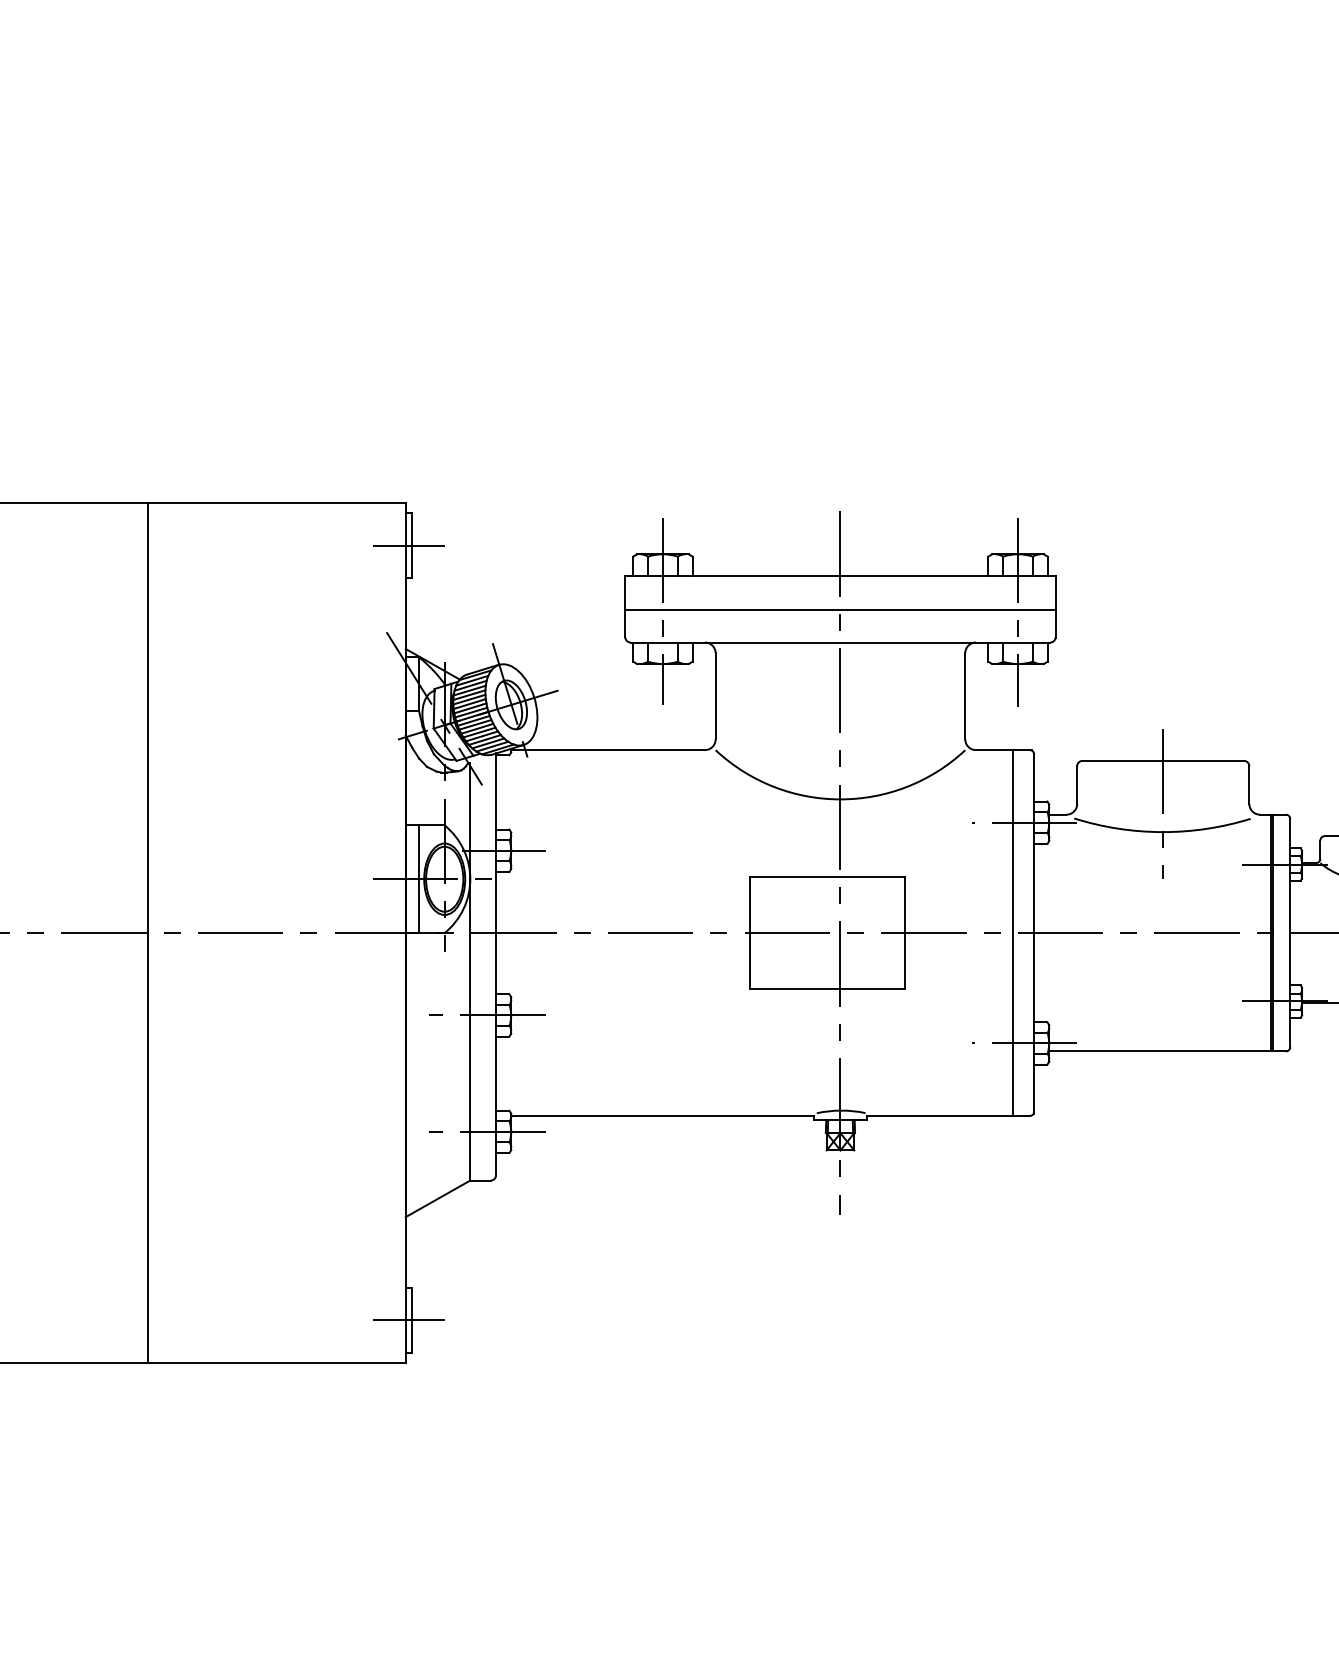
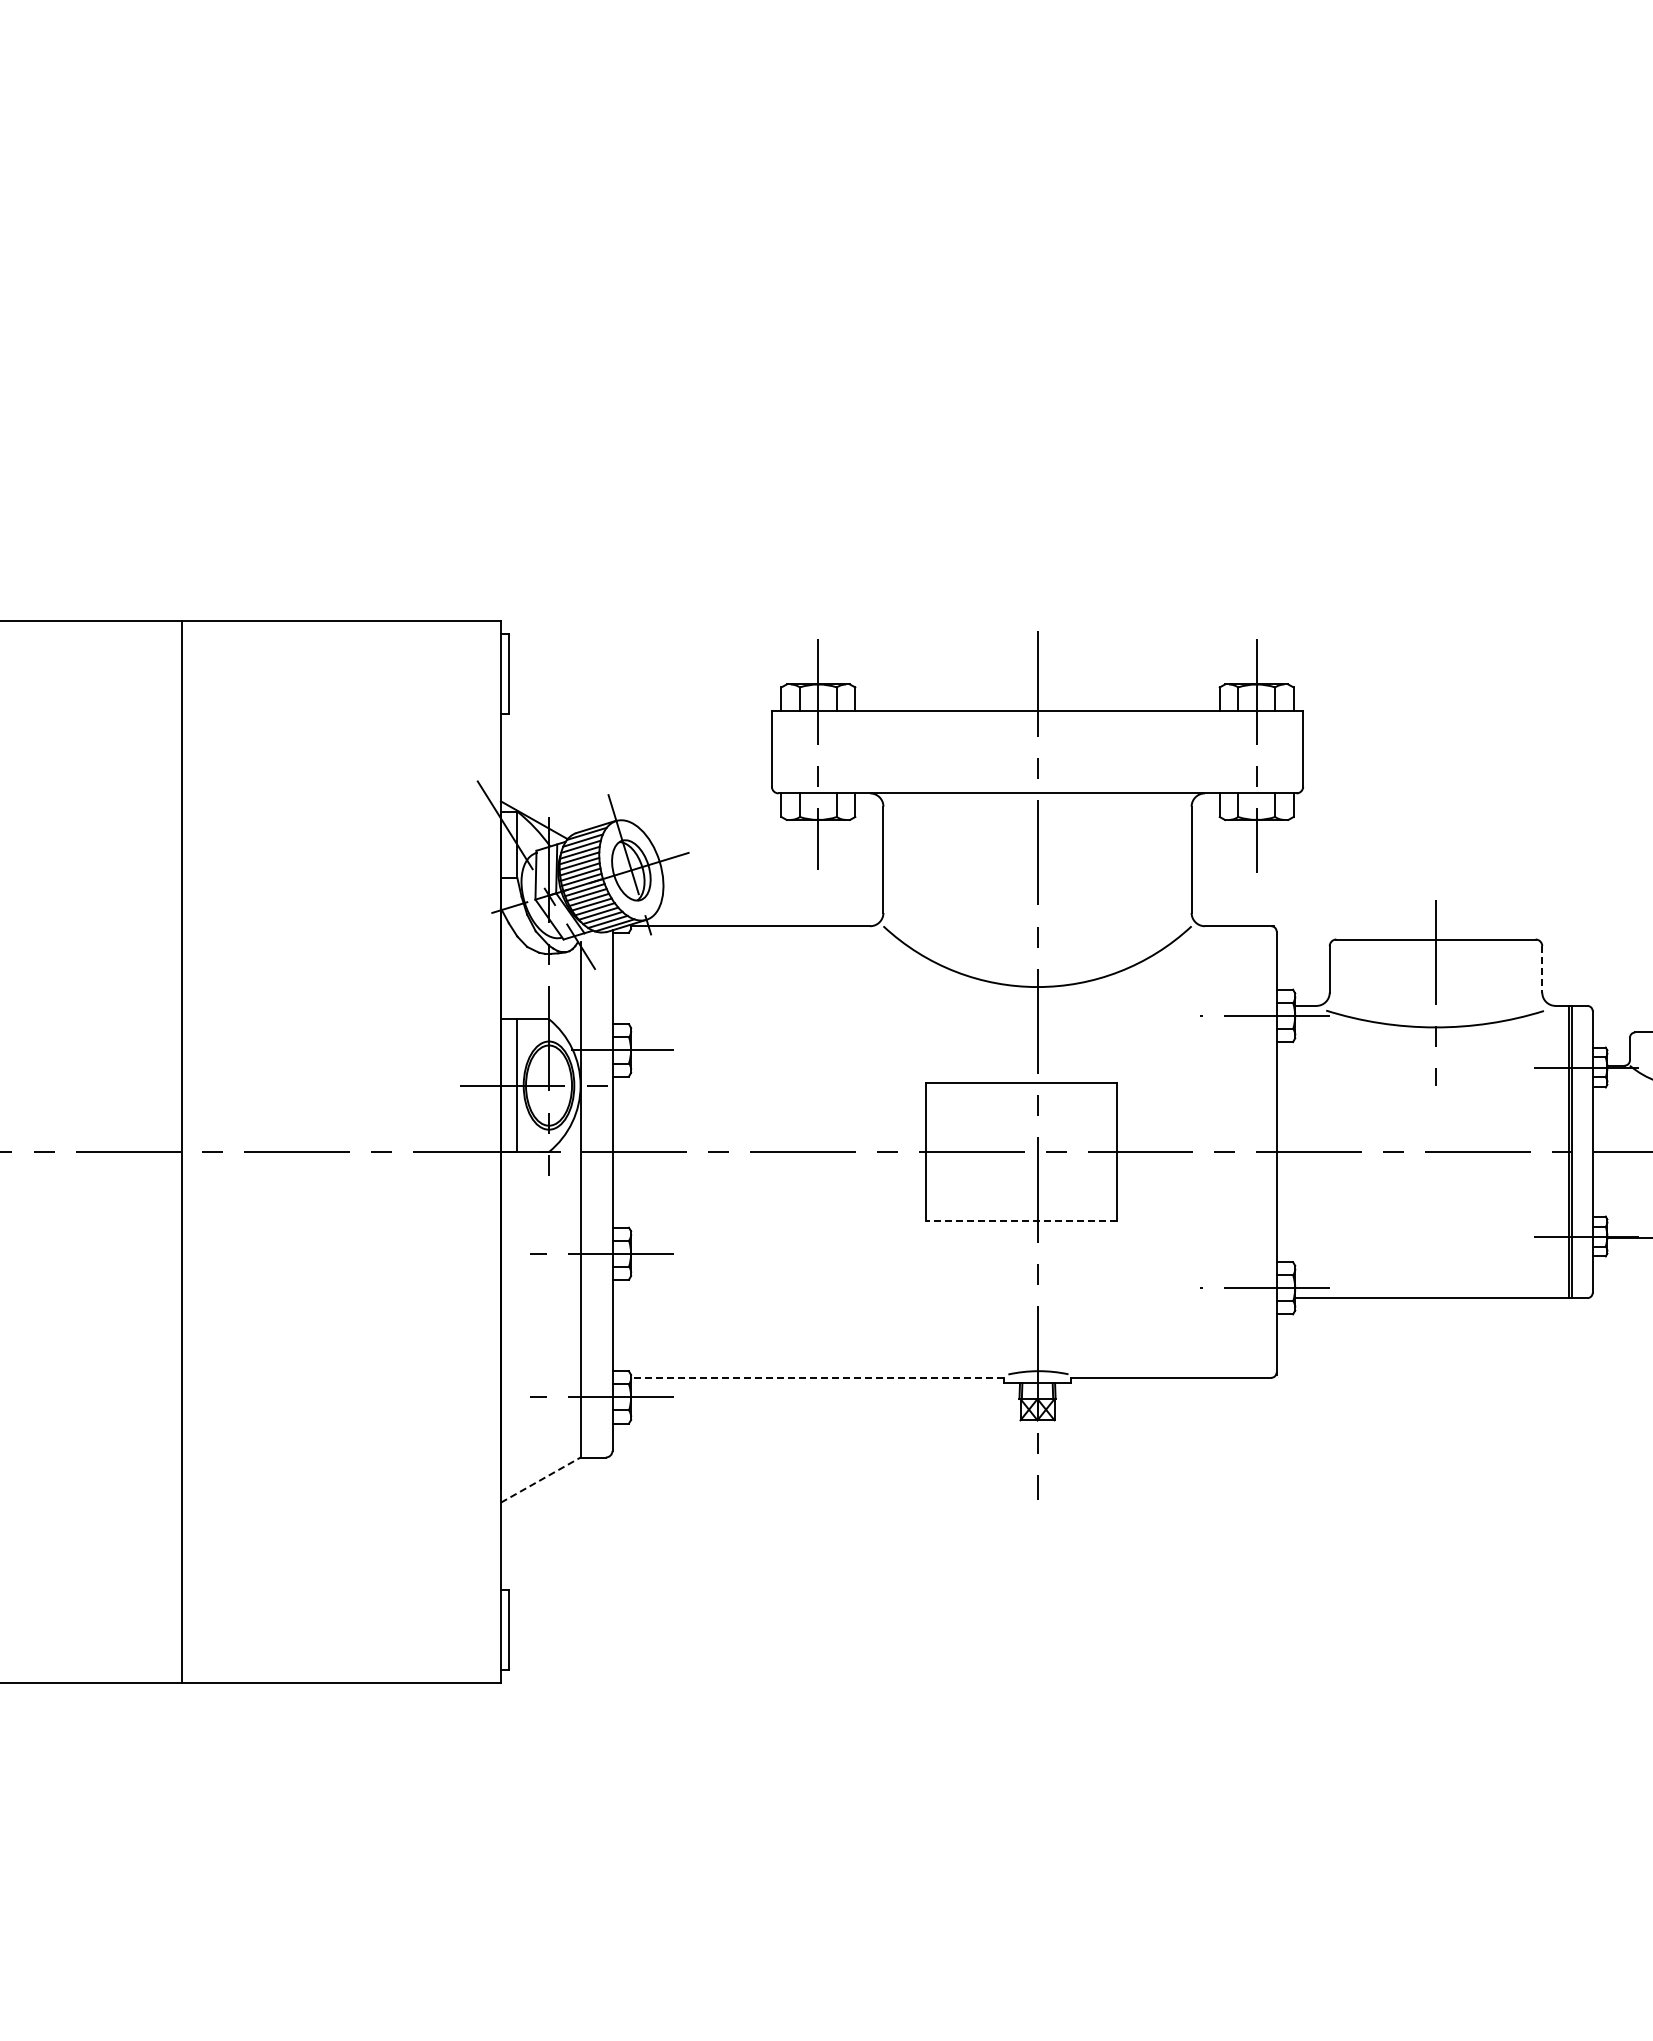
line: (408, 545) -> (504, 673), removed
line: (840, 610) -> (1037, 753), removed
line: (1249, 785) -> (1542, 969), solid -> dashed
line: (1012, 932) -> (1250, 1151), removed
line: (827, 989) -> (1021, 1221), solid -> dashed
line: (662, 1115) -> (817, 1377), solid -> dashed
line: (437, 1199) -> (540, 1480), solid -> dashed
line: (408, 1320) -> (504, 1630), removed

